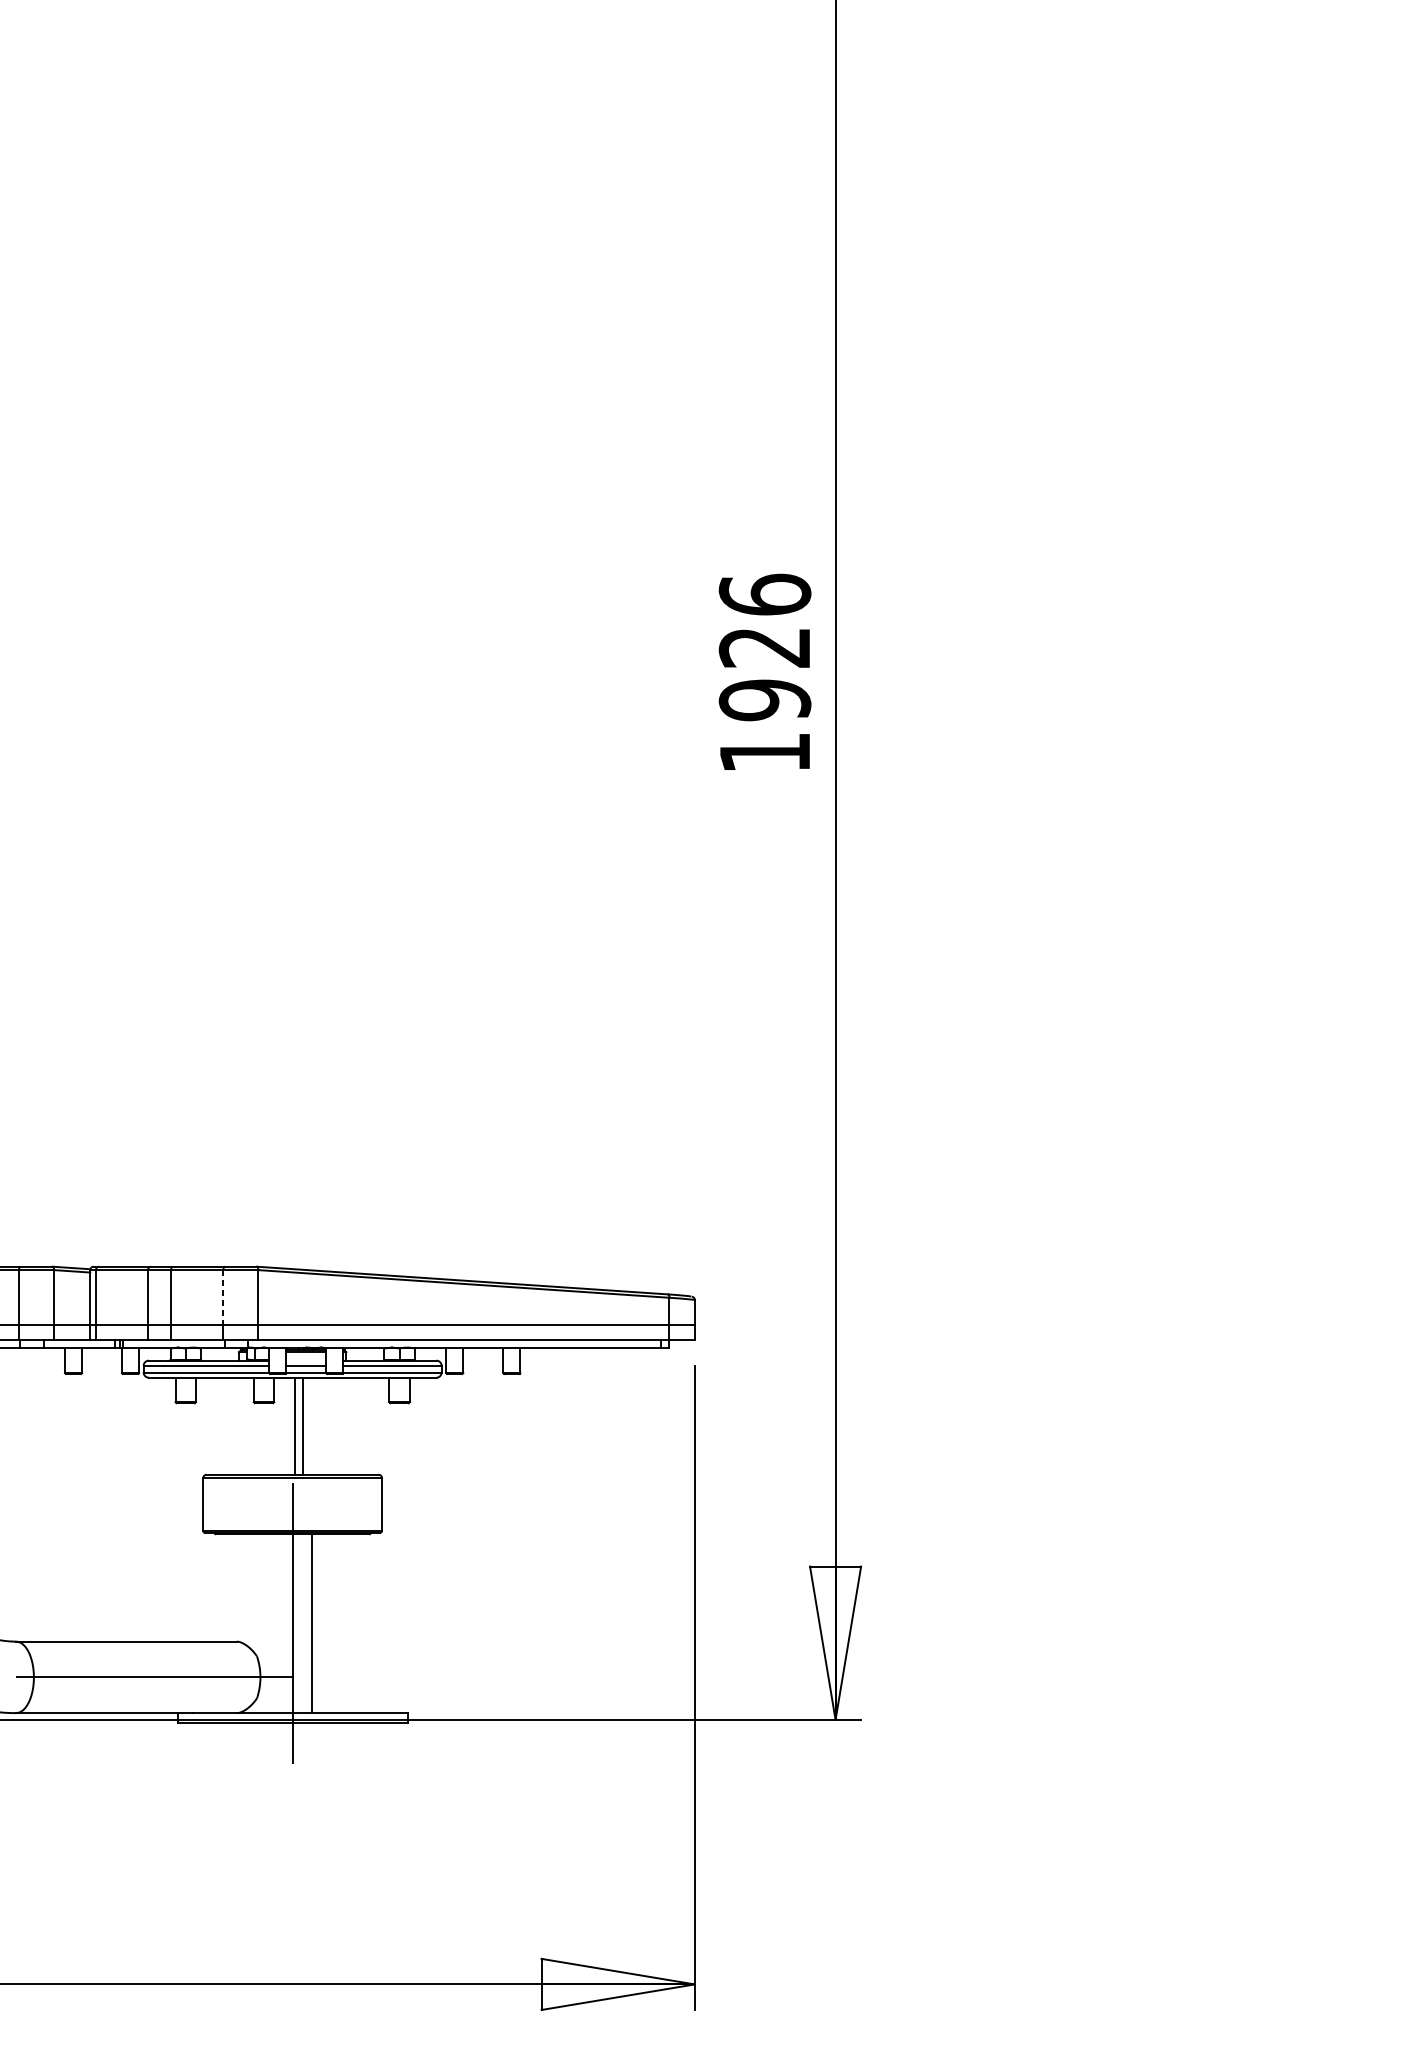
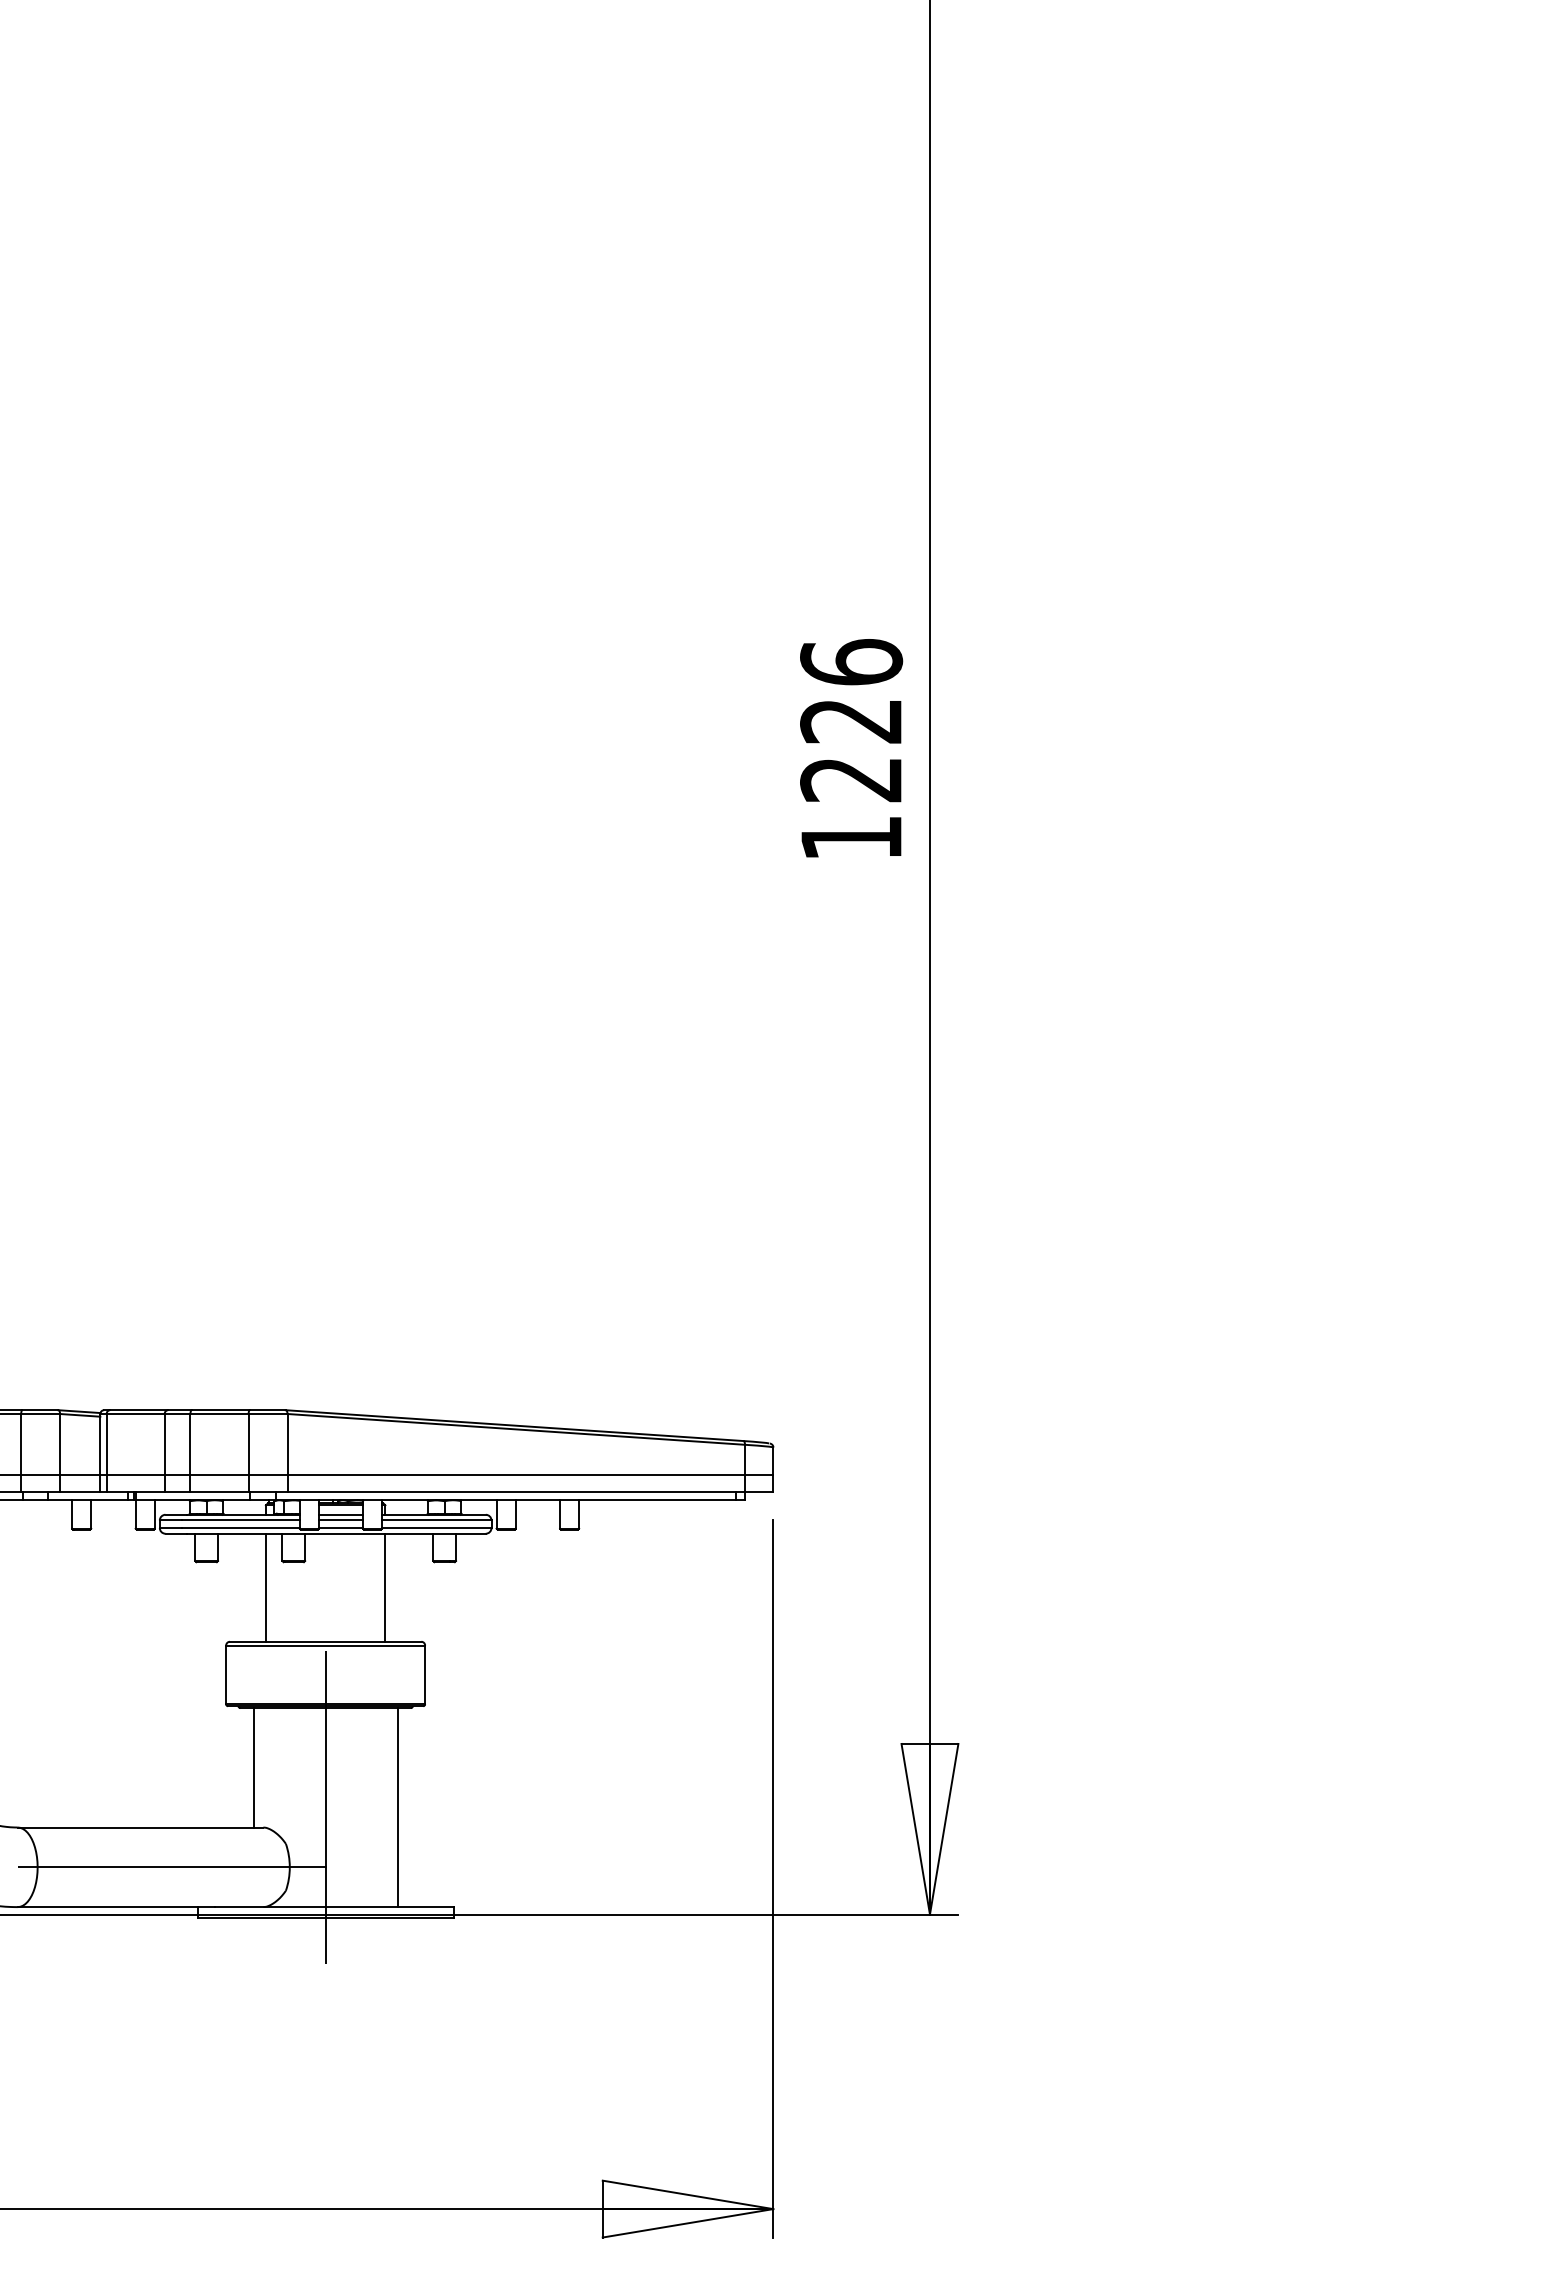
text: (765, 700) -> (851, 779), 1926 -> 1226
line: (223, 1297) -> (248, 1444), dashed -> solid
line: (306, 1360) -> (340, 1514), added
line: (294, 1425) -> (265, 1587), moved
line: (303, 1425) -> (385, 1587), moved
line: (227, 1587) -> (253, 1767), added
line: (312, 1623) -> (397, 1807), moved

